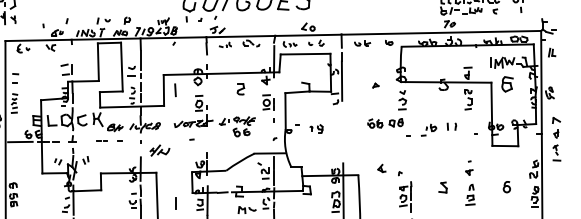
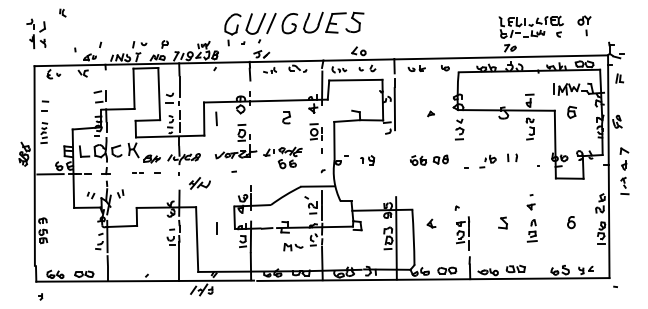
part: (507, 83) -> (571, 111), size x0.71
part: (385, 122) -> (429, 159), moved
part: (381, 168) -> (431, 223), moved
line: (175, 203) -> (216, 228), moved

